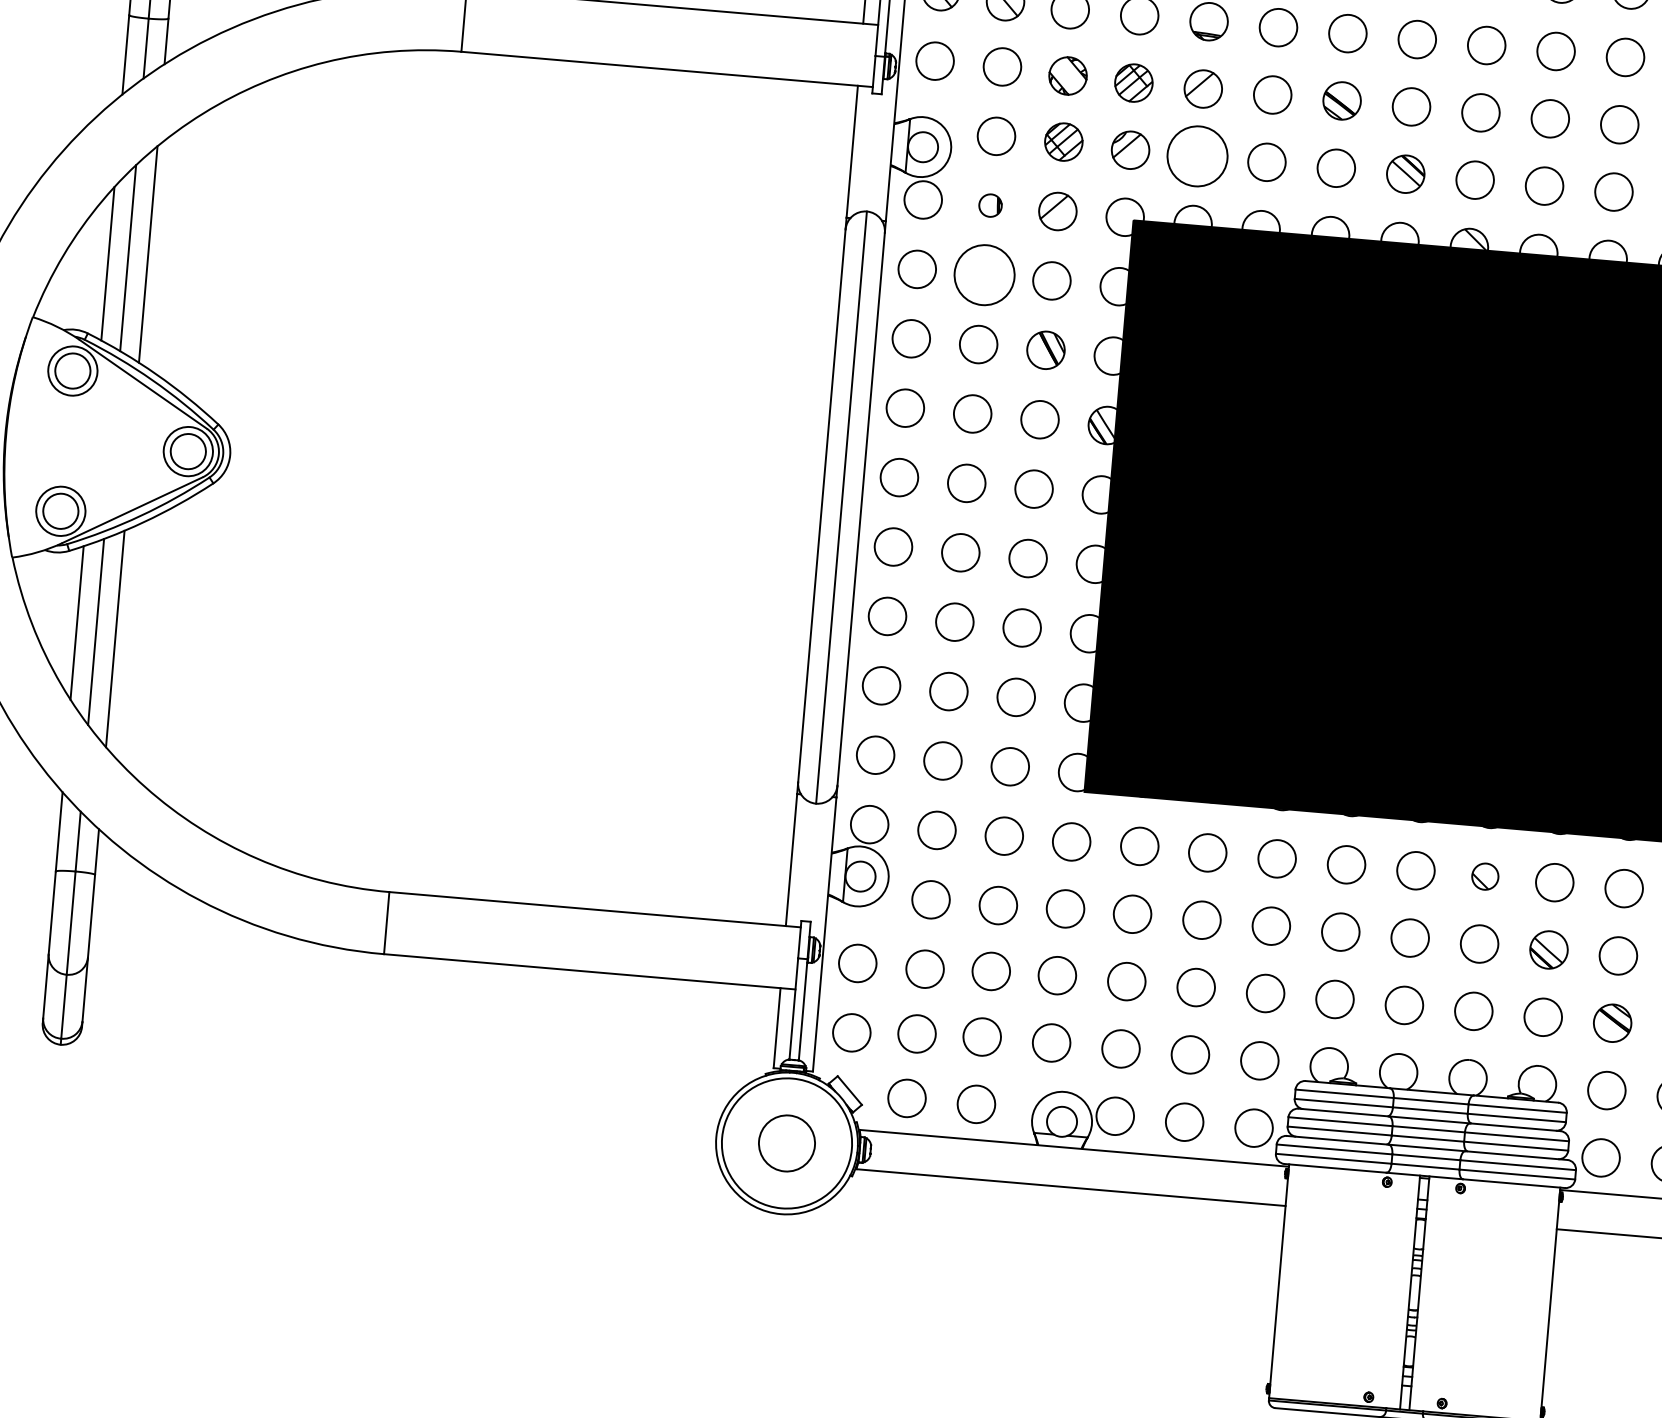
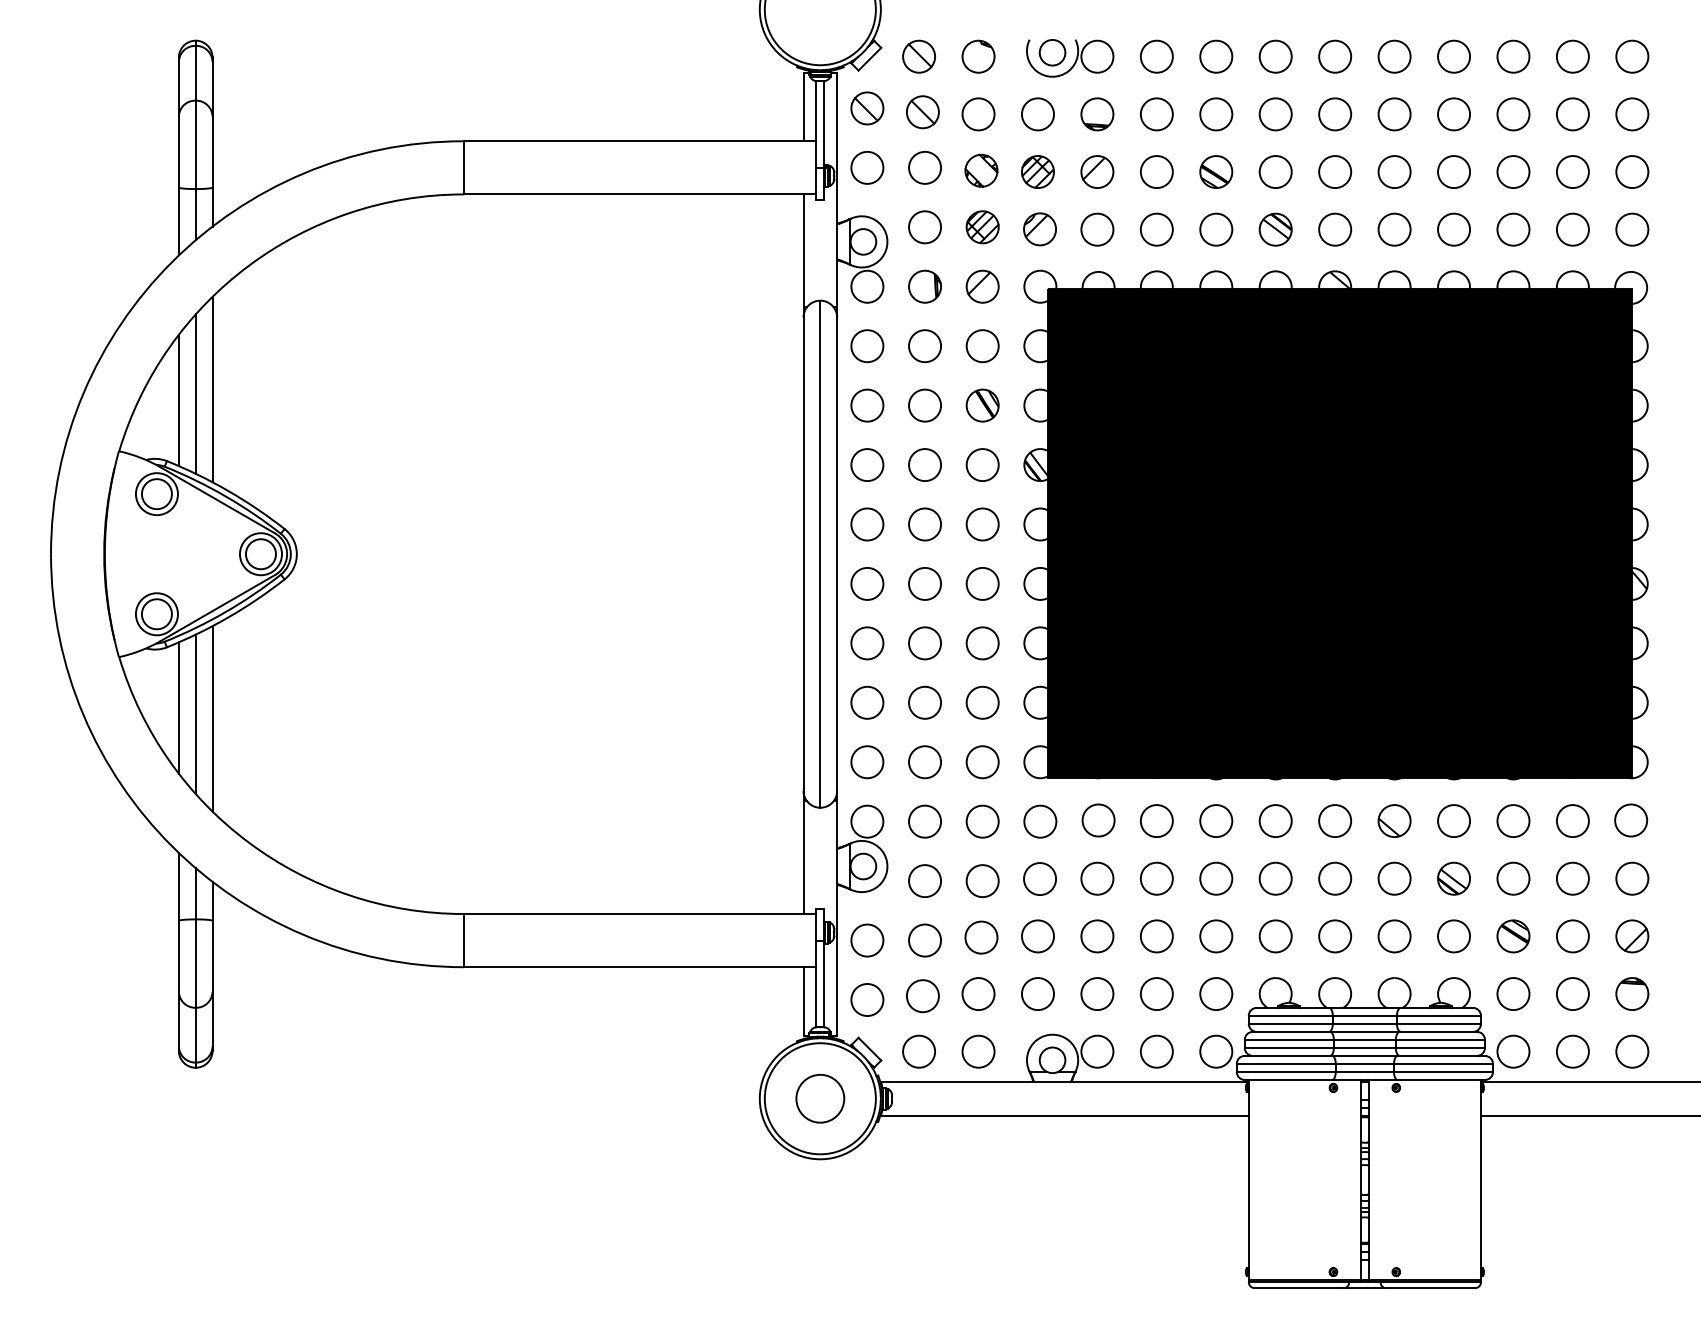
circle: (1197, 156) -> (1097, 229), size x0.62
part: (989, 205) -> (924, 286), size x1.67
circle: (985, 275) -> (925, 346), size x0.62
part: (1485, 876) -> (1394, 820), size x1.43

